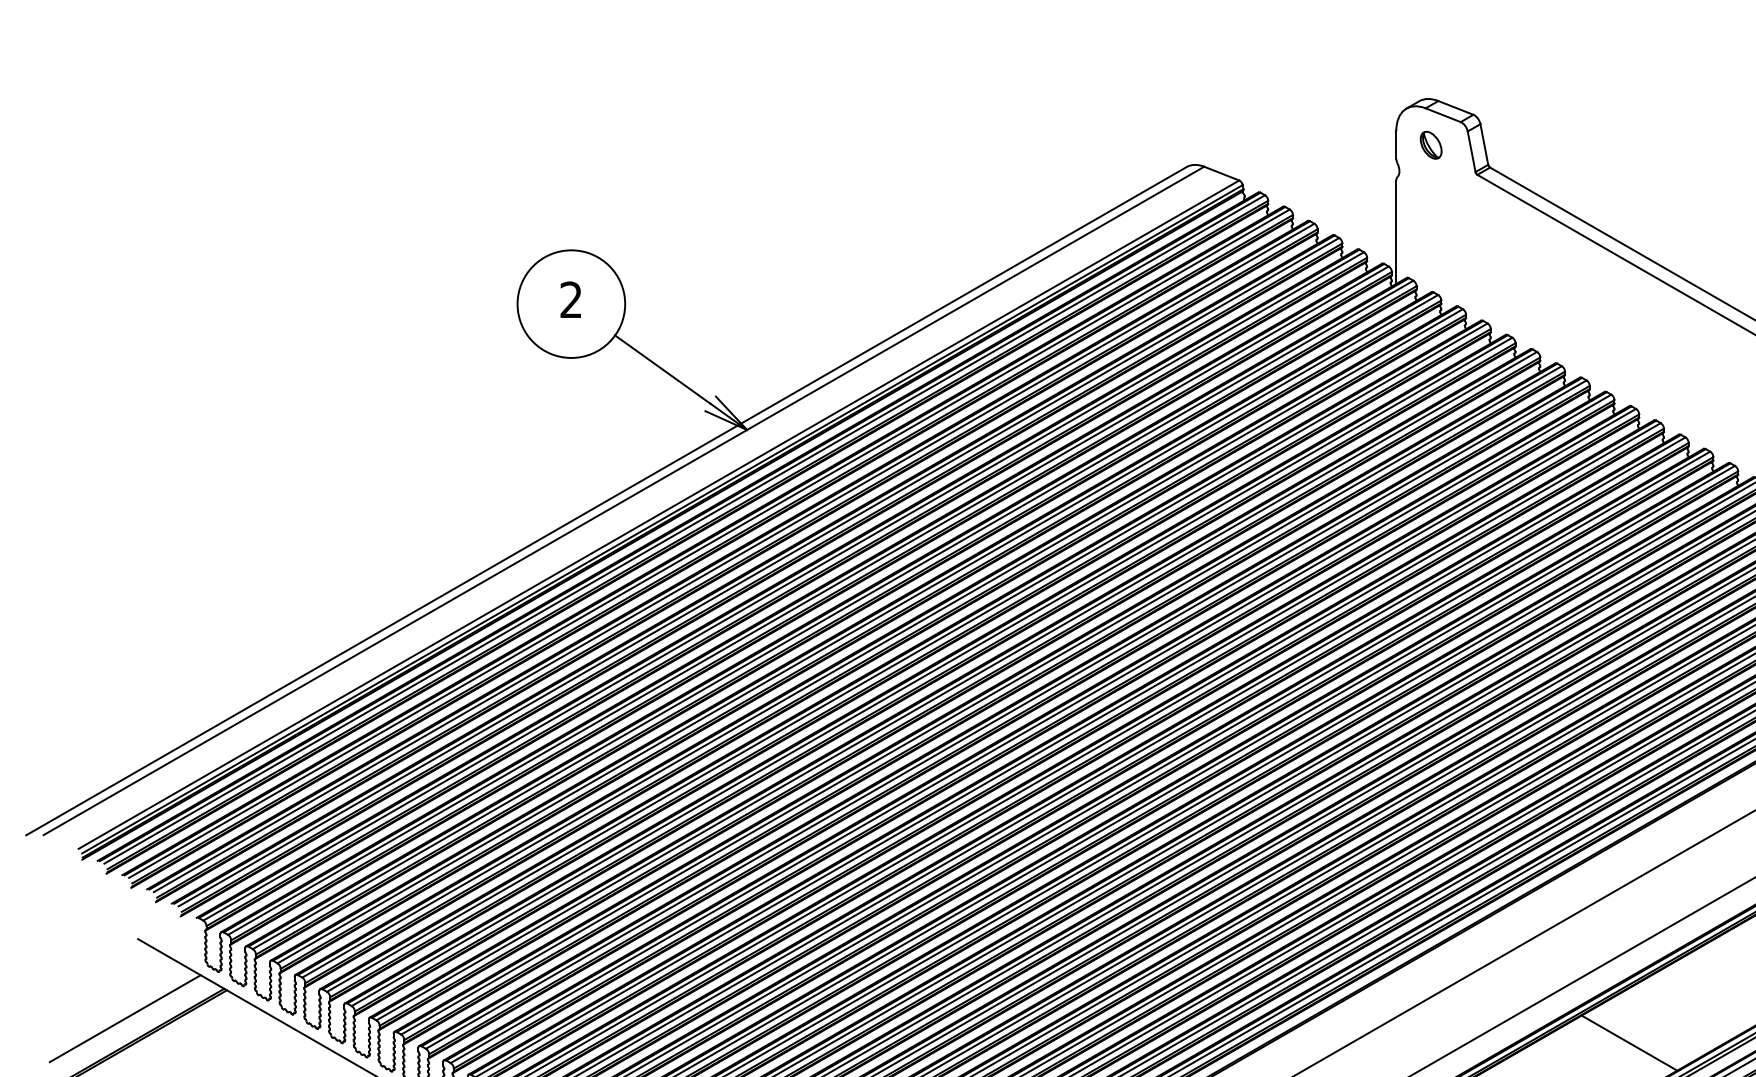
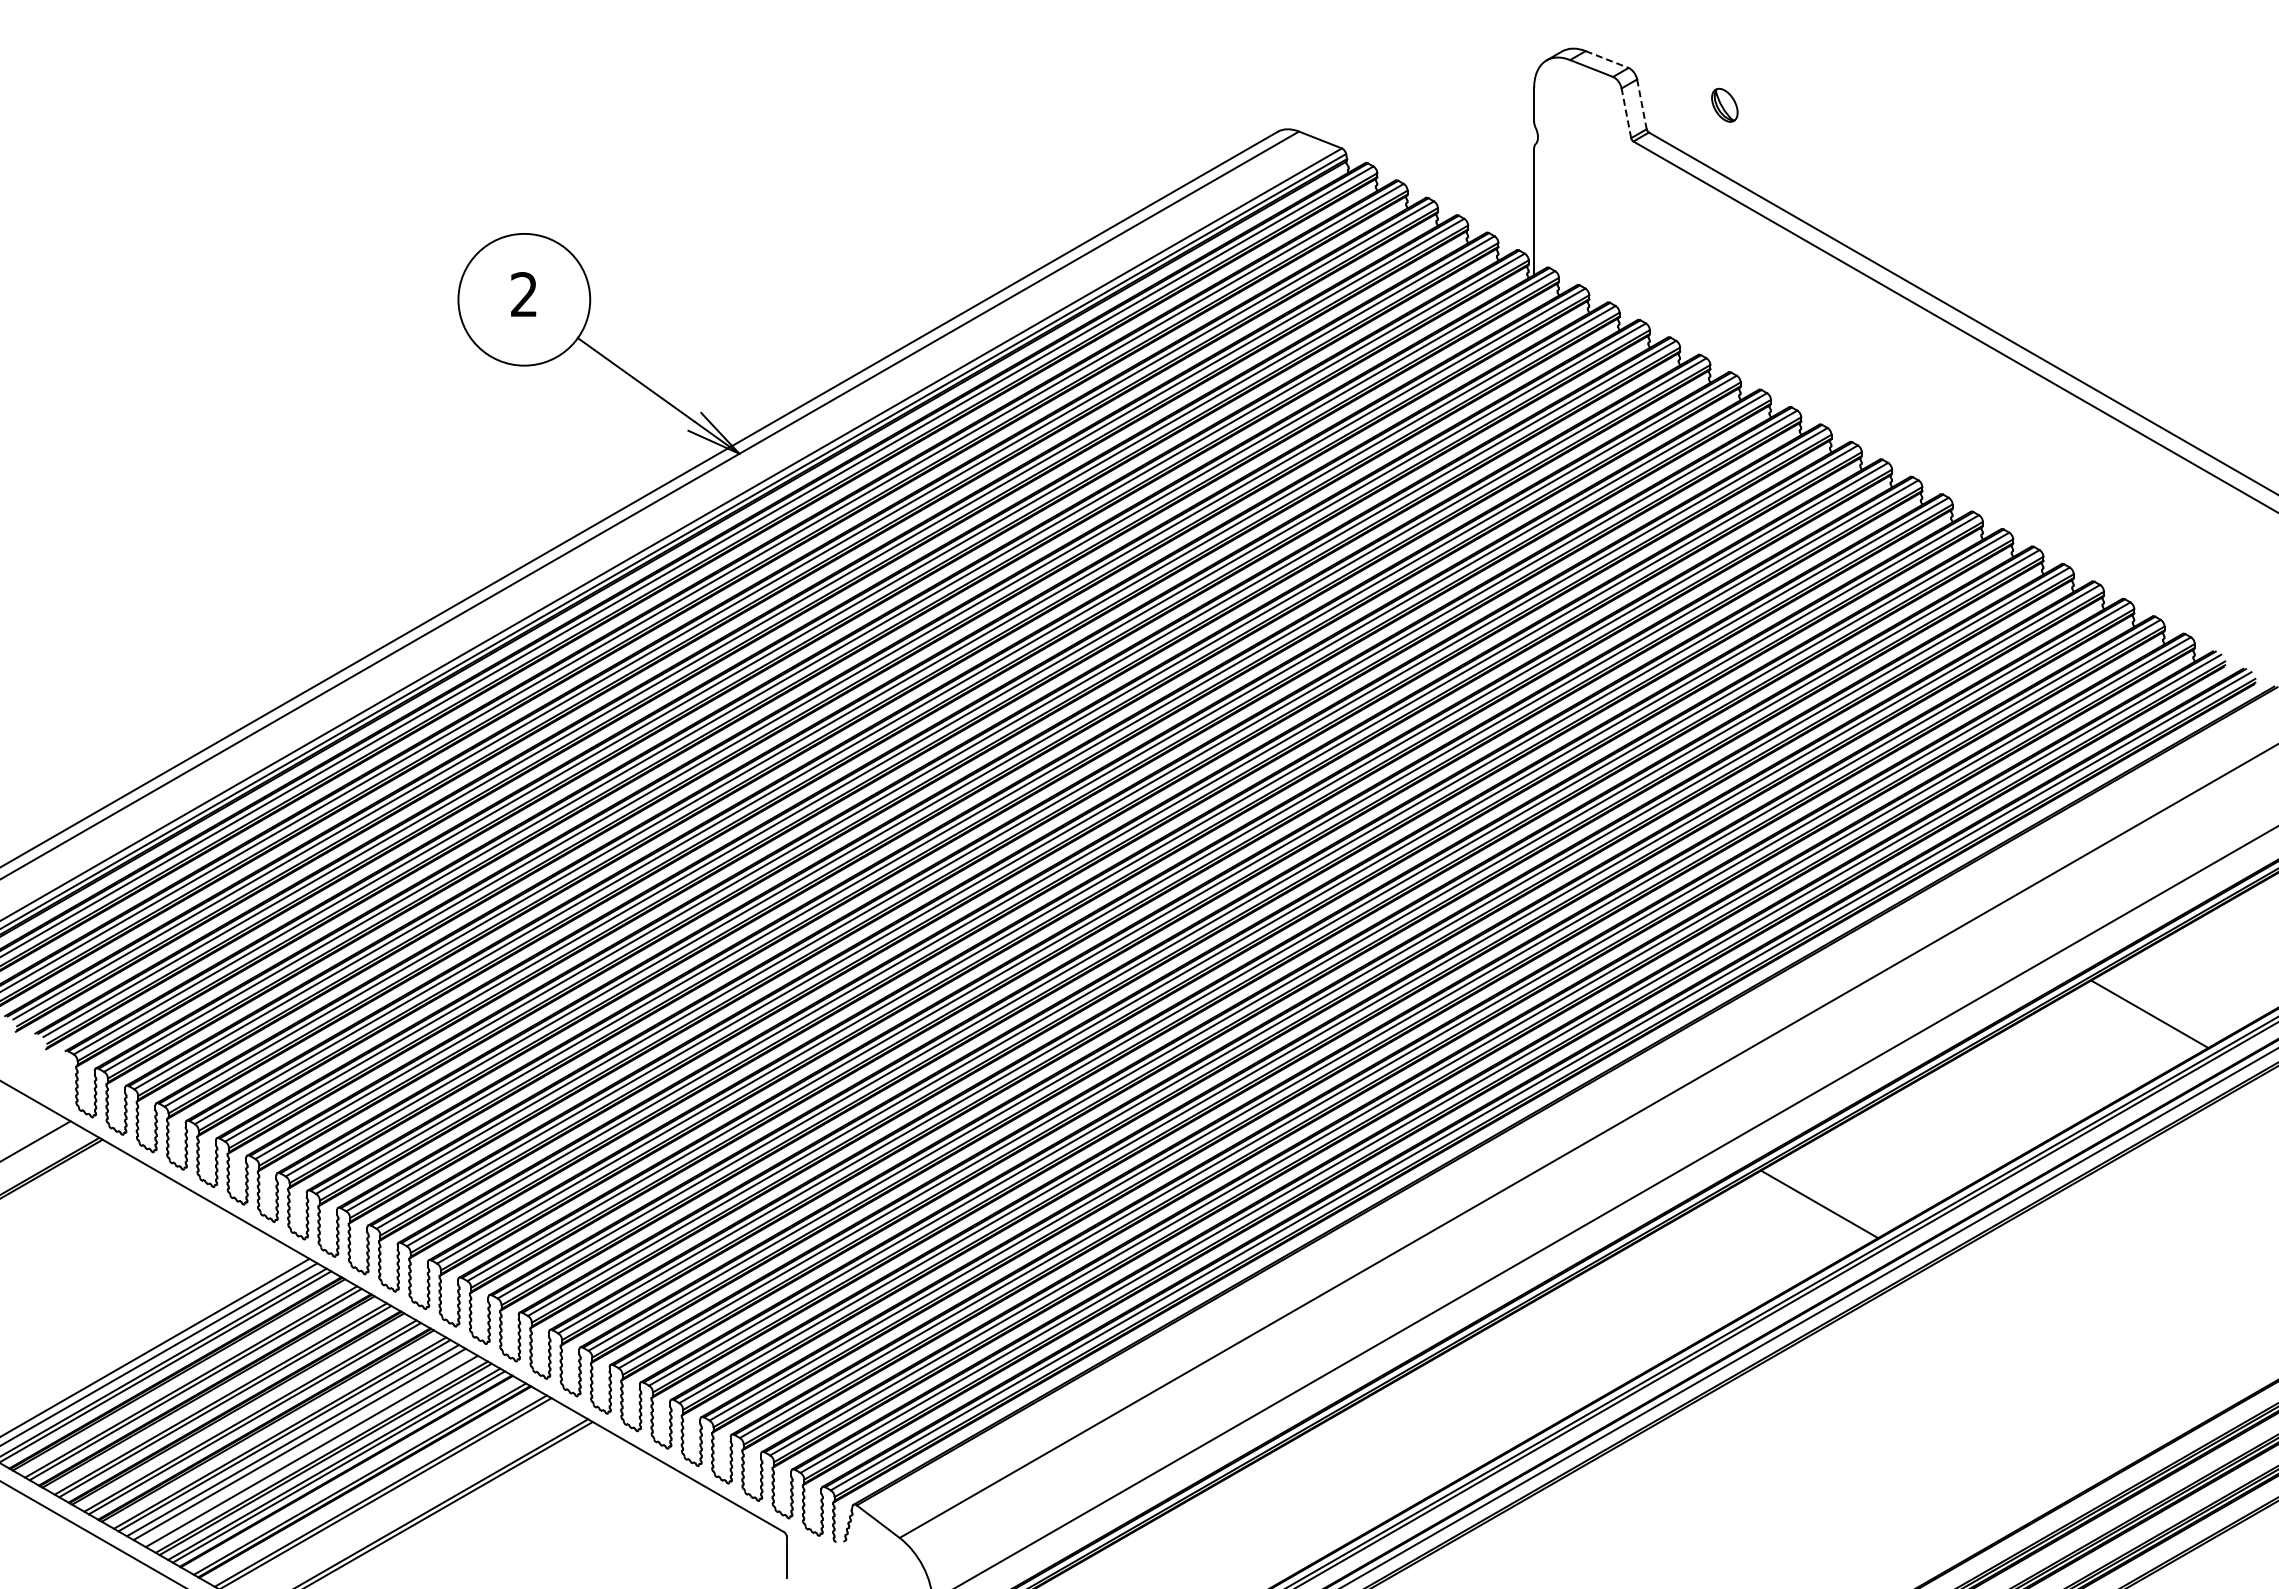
line: (1456, 107) -> (1607, 59), solid -> dashed
part: (1430, 144) -> (1724, 104), moved
line: (1484, 144) -> (1642, 104), solid -> dashed
line: (1471, 151) -> (1626, 112), solid -> dashed

